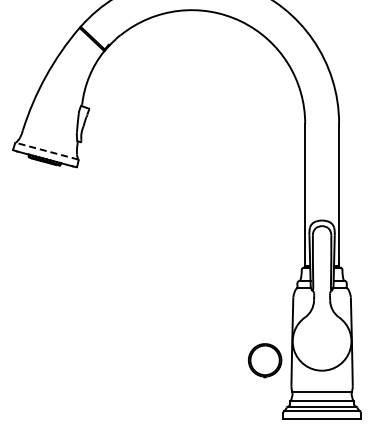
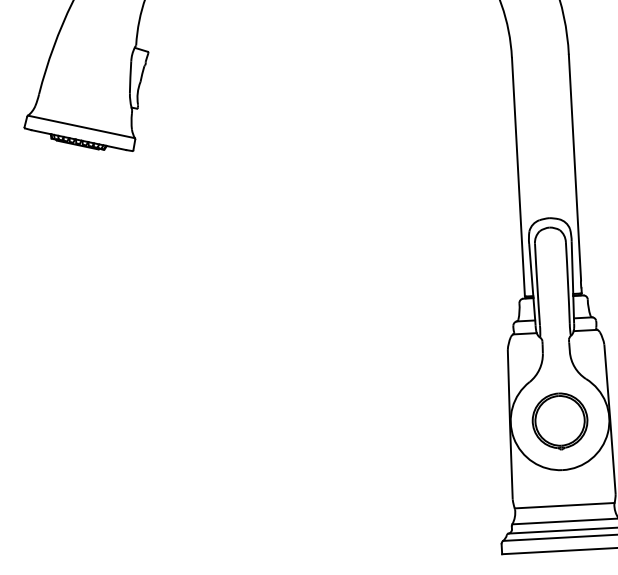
line: (47, 151) -> (82, 127), dashed -> solid
part: (264, 360) -> (559, 421), moved

